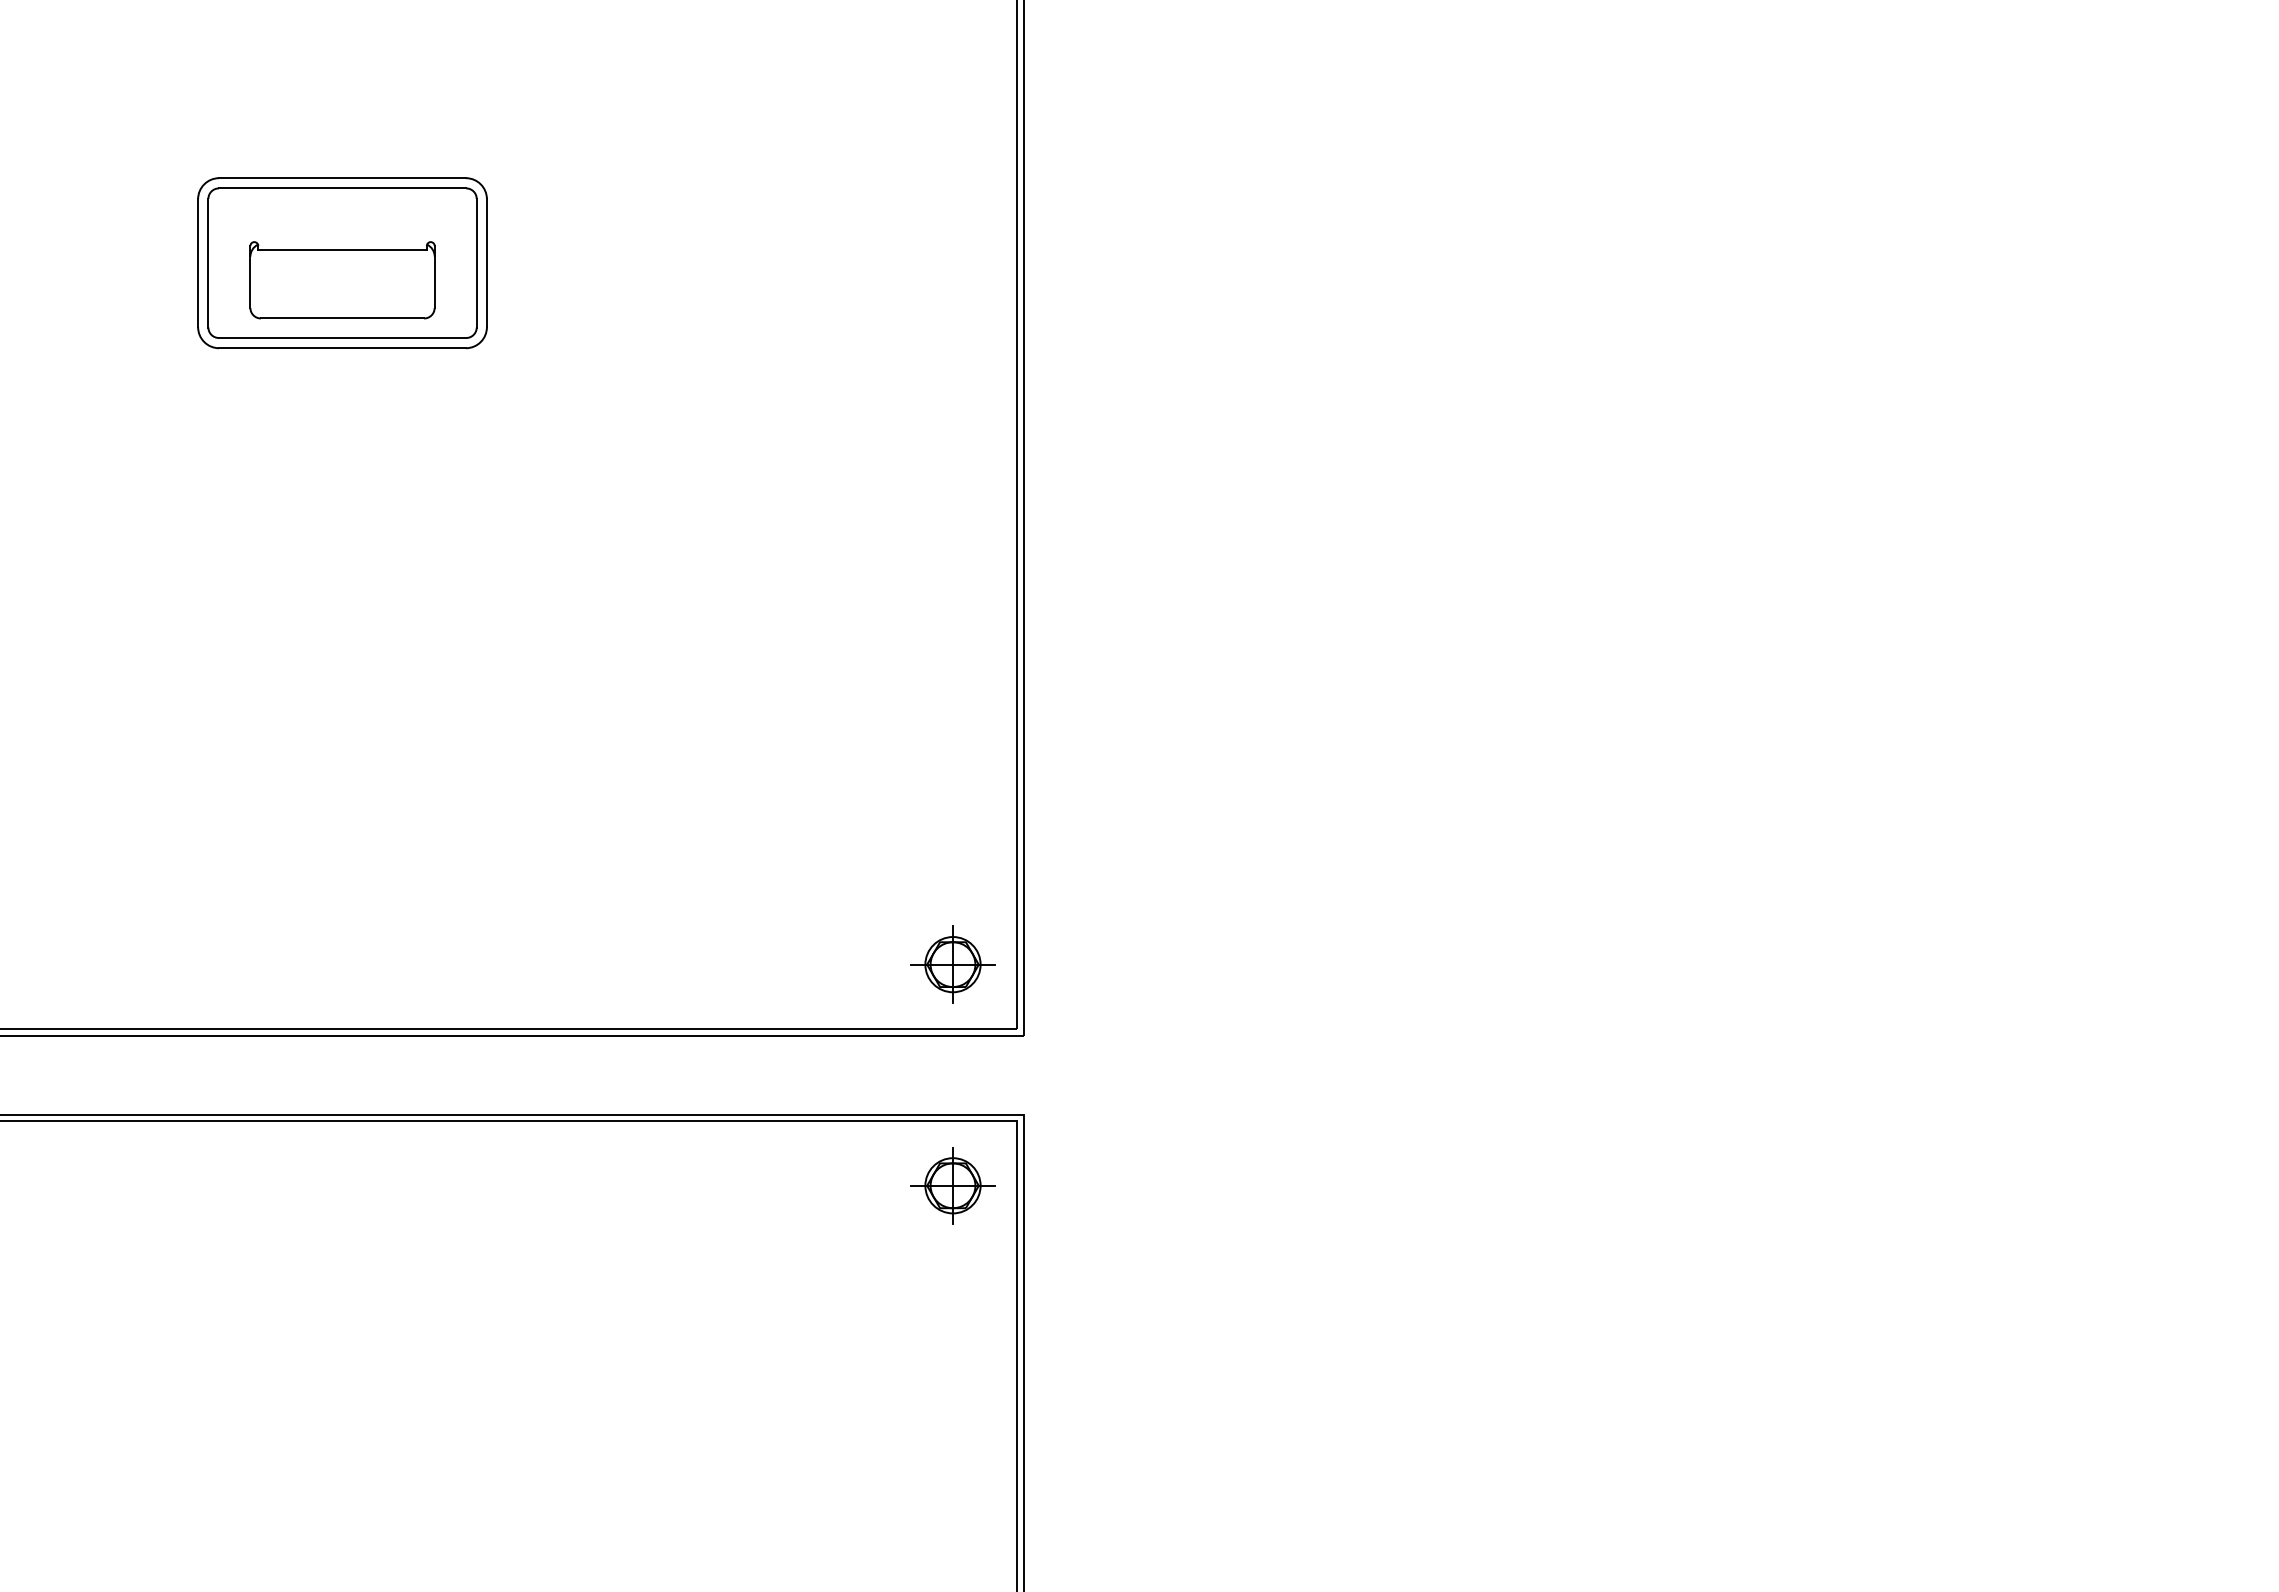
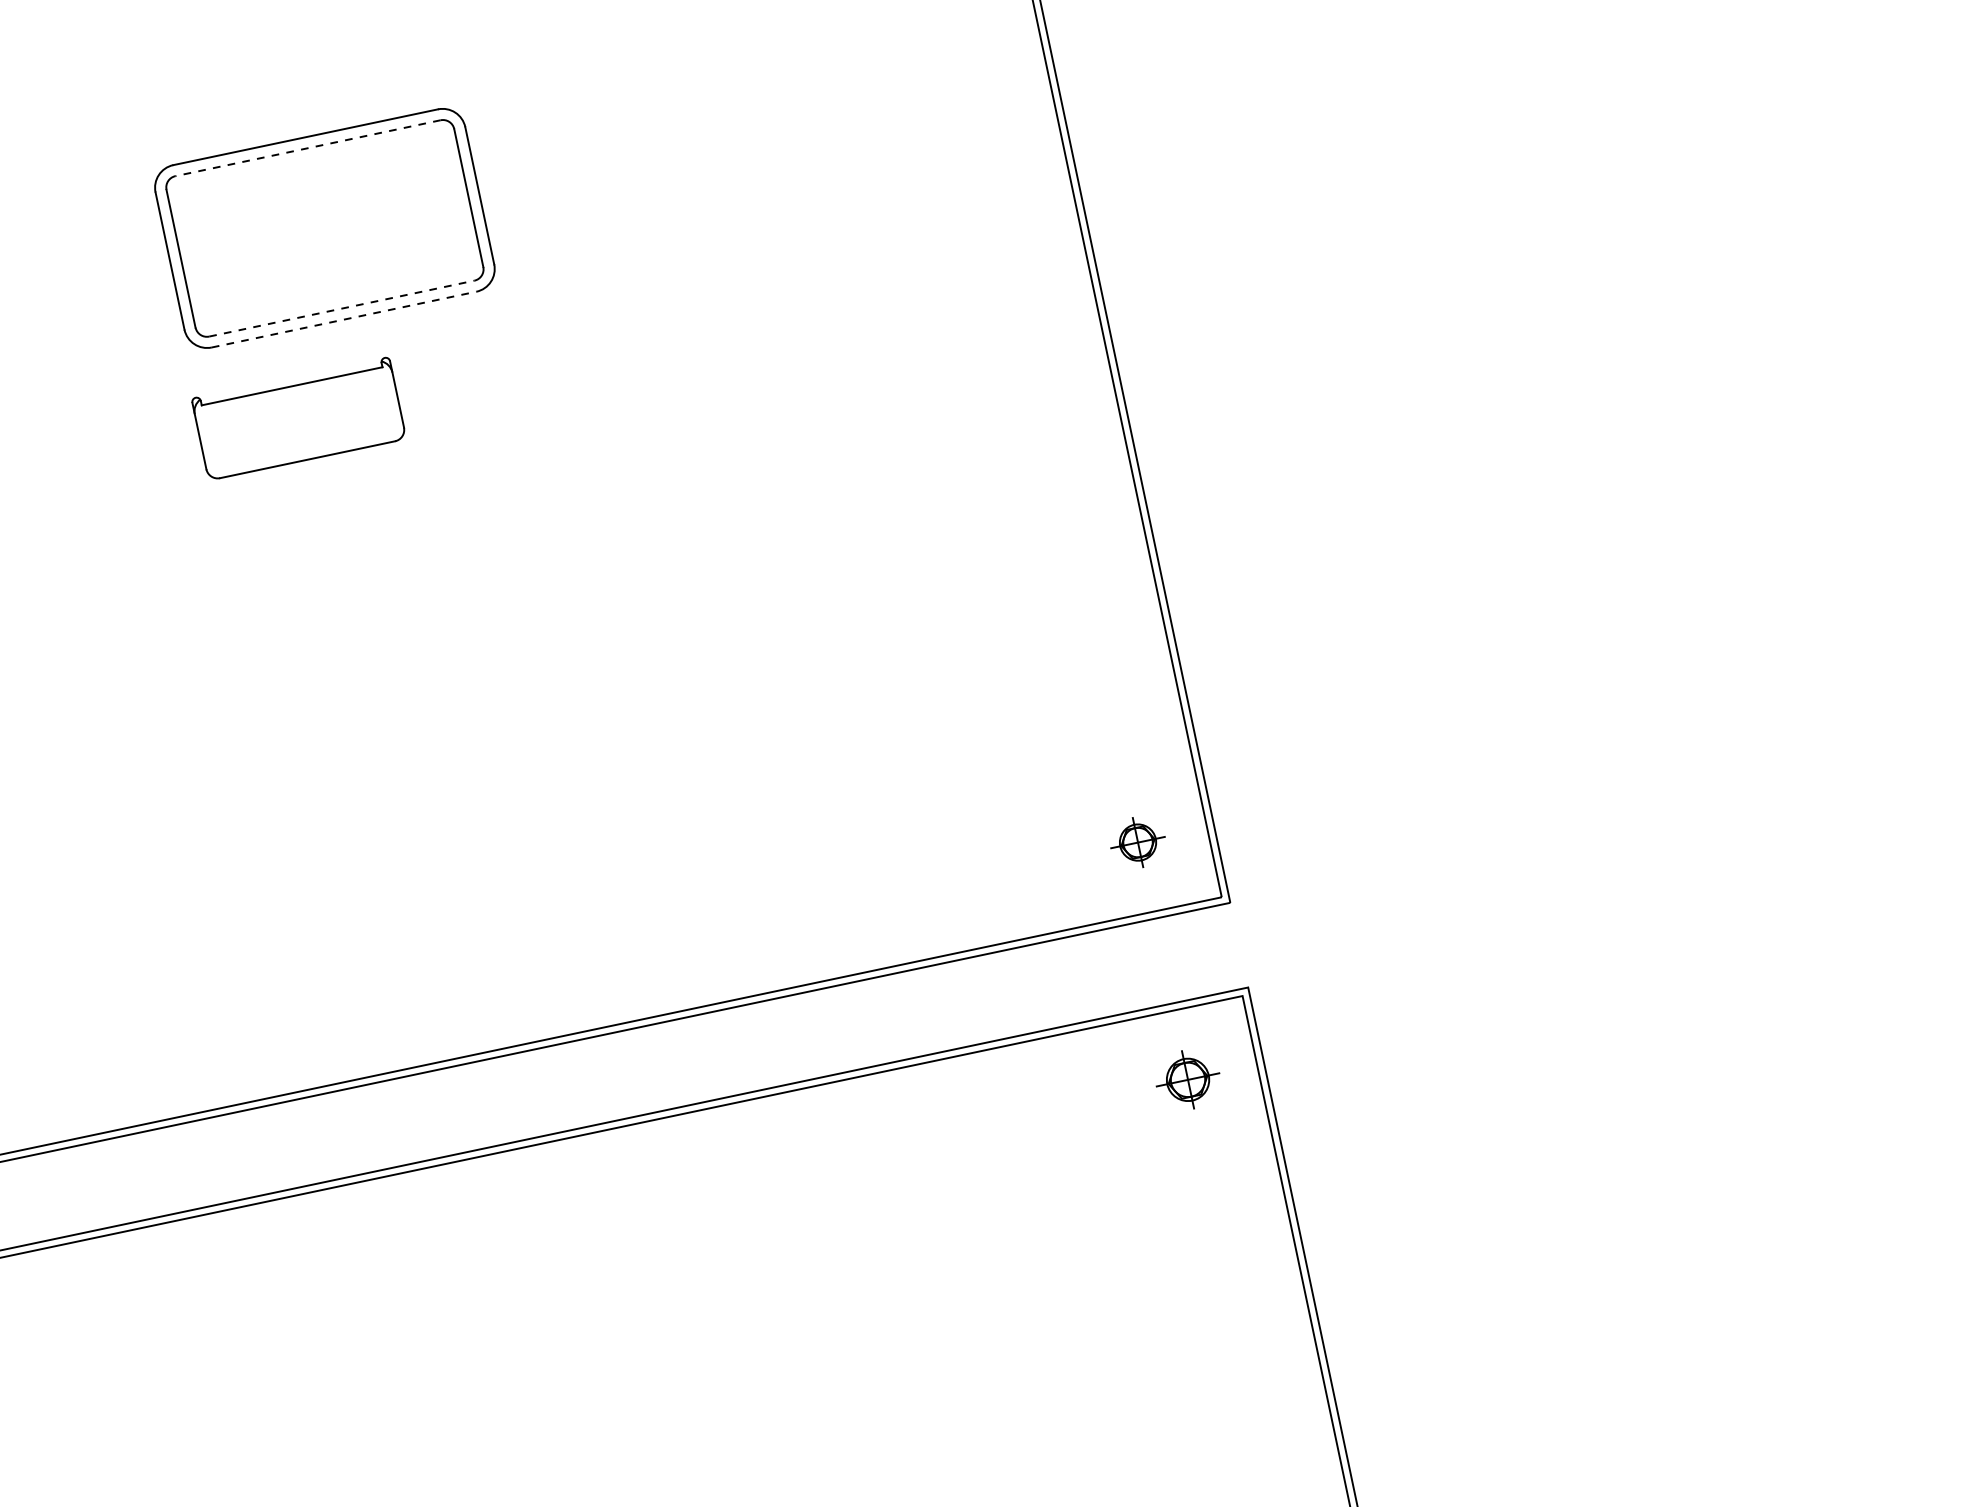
line: (342, 188) -> (307, 148), solid -> dashed
part: (342, 280) -> (298, 419), moved
line: (342, 338) -> (341, 309), solid -> dashed
line: (343, 348) -> (345, 319), solid -> dashed
part: (952, 964) -> (1137, 842), size x0.6
part: (952, 1185) -> (1187, 1079), size x0.7

